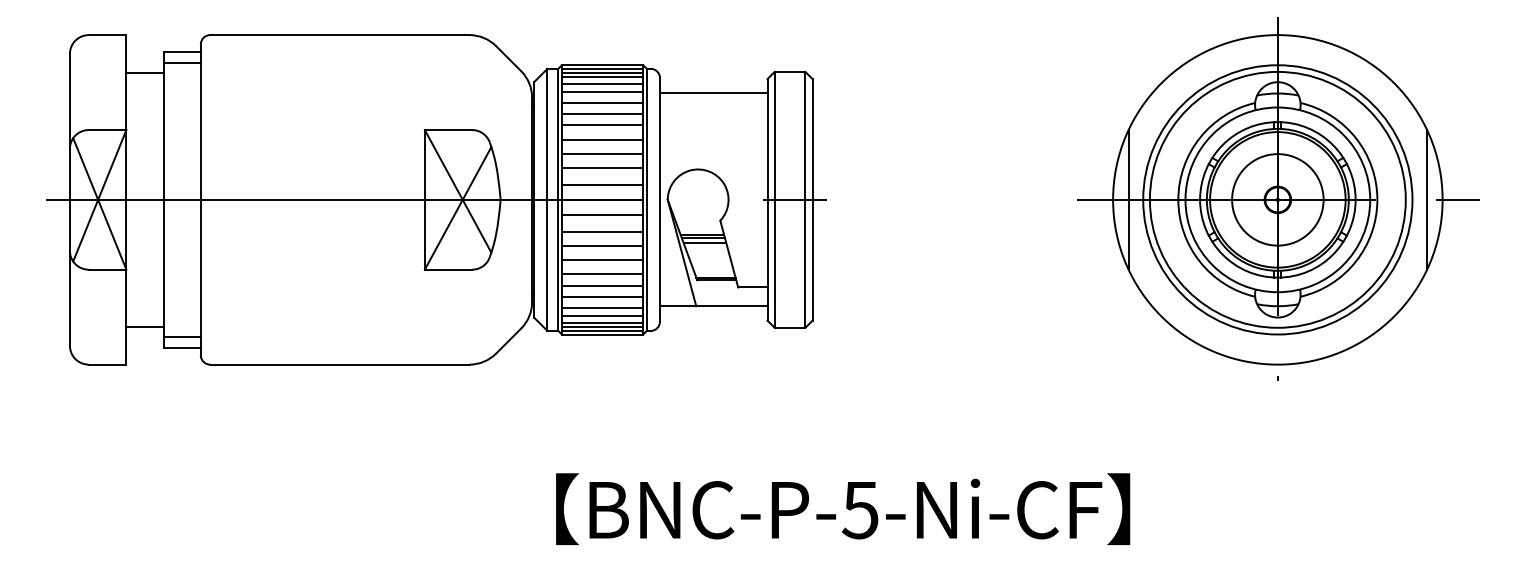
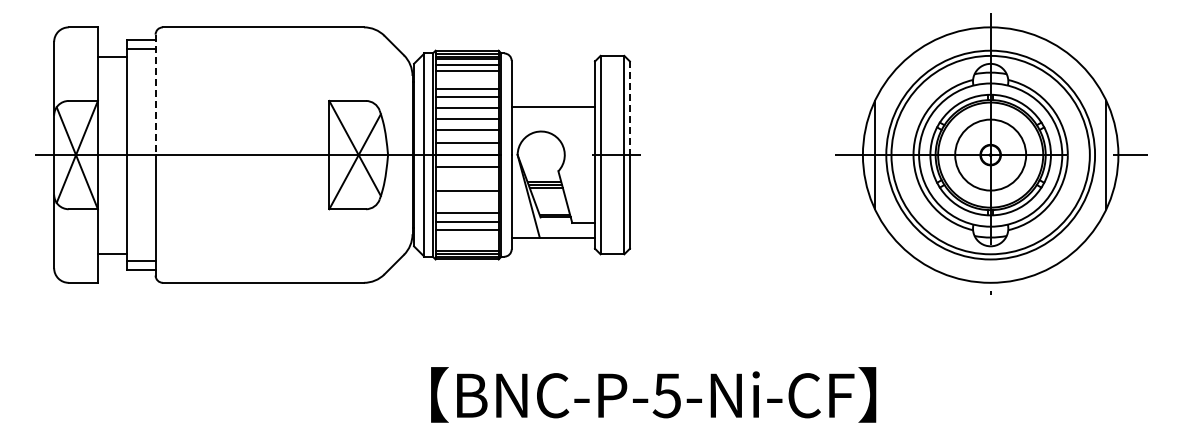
line: (713, 93) -> (553, 106), moved
line: (601, 102) -> (466, 79), removed
line: (200, 122) -> (155, 95), solid -> dashed
line: (812, 139) -> (629, 108), solid -> dashed
line: (601, 231) -> (466, 179), removed
line: (601, 259) -> (466, 201), removed
line: (601, 308) -> (466, 239), removed
line: (601, 315) -> (466, 244), removed

